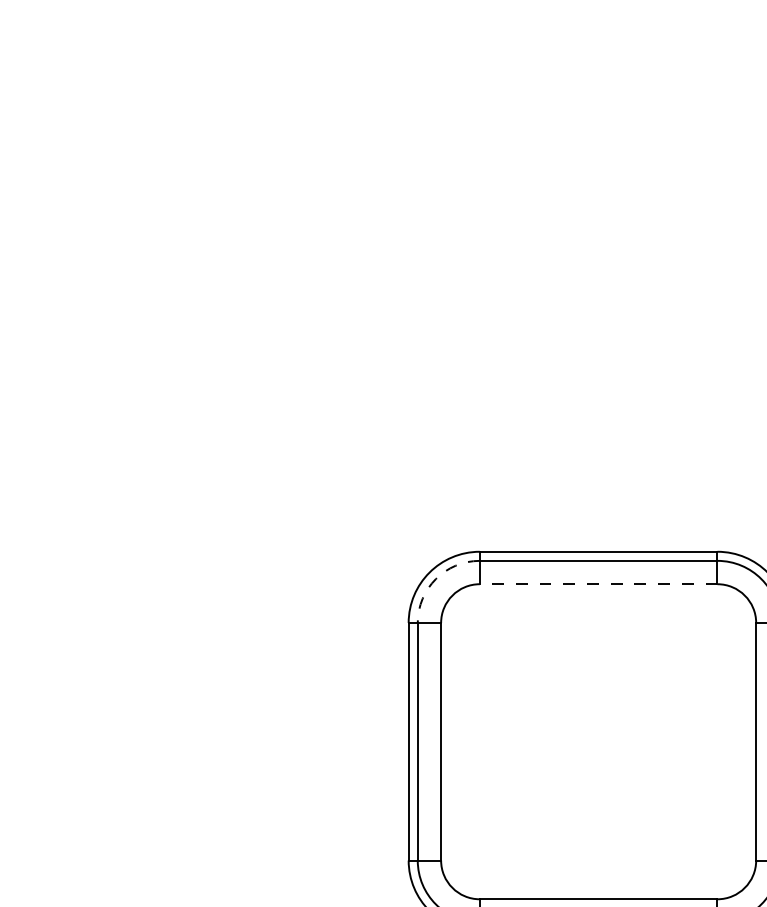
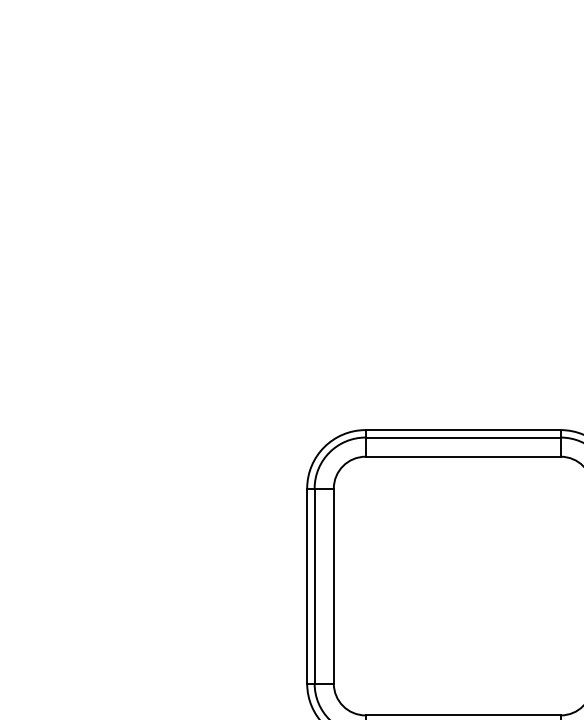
arc: (435, 579) -> (329, 452), dashed -> solid
line: (598, 584) -> (463, 456), dashed -> solid

